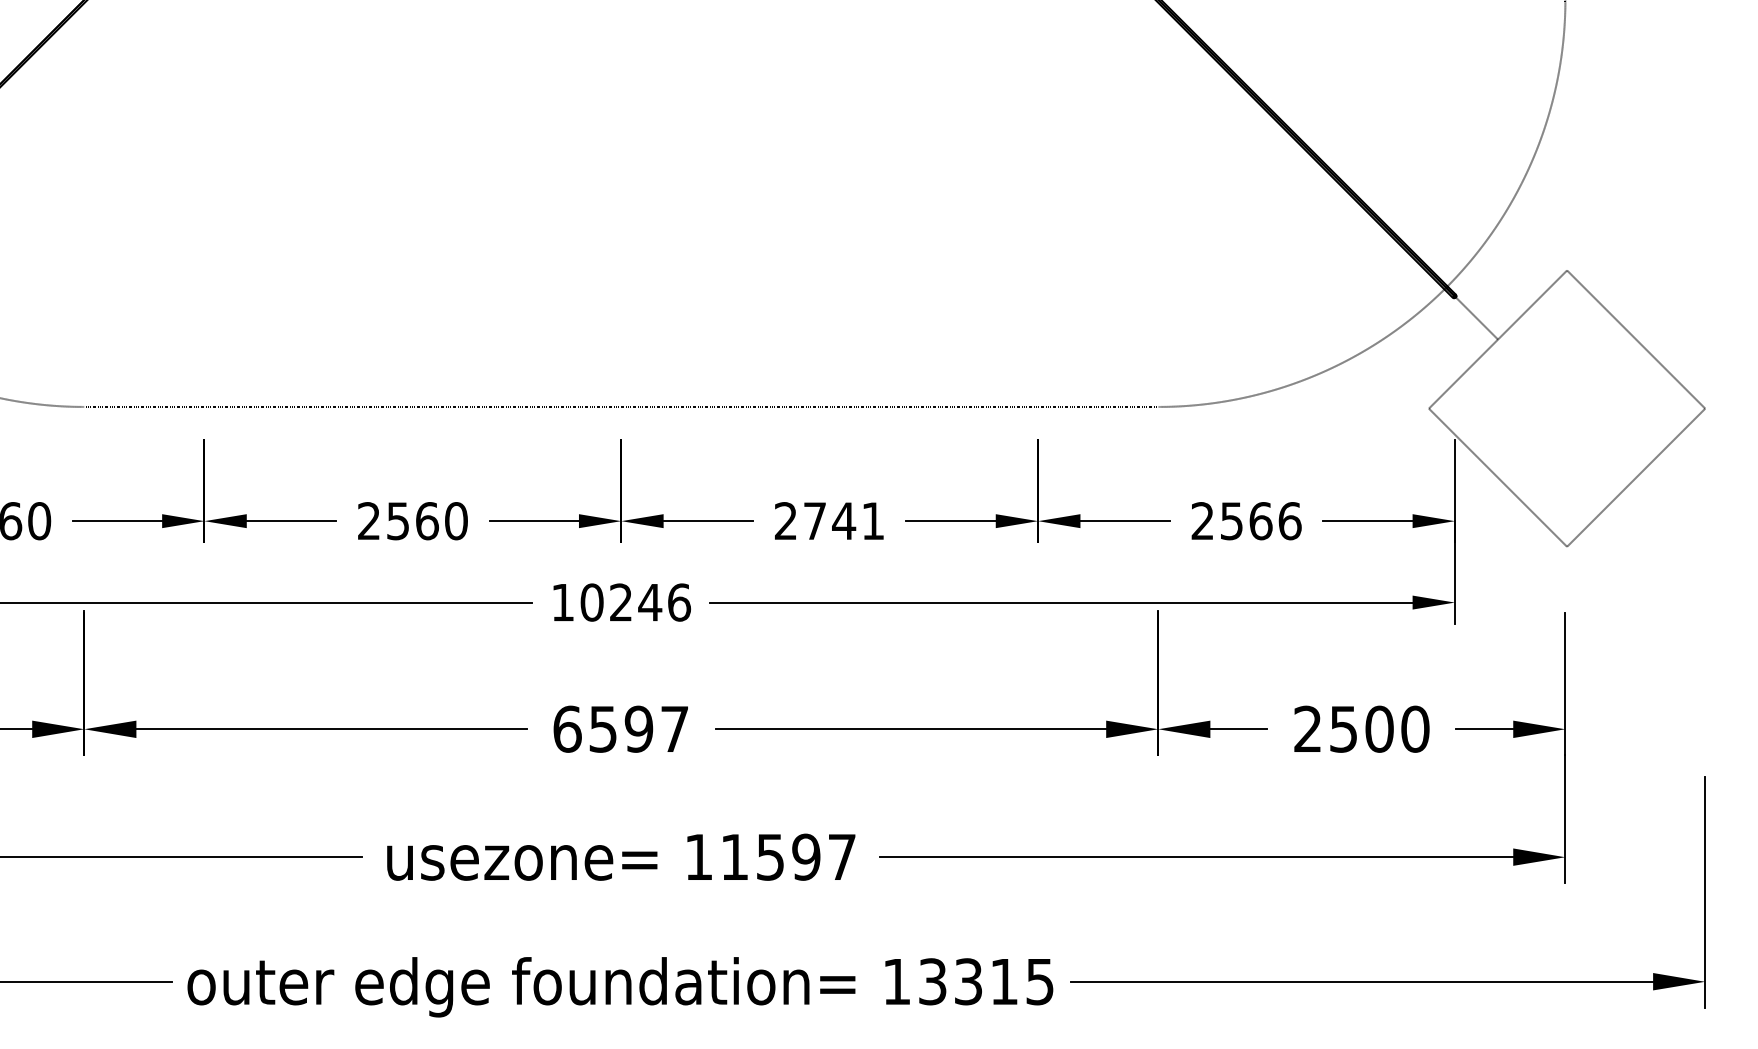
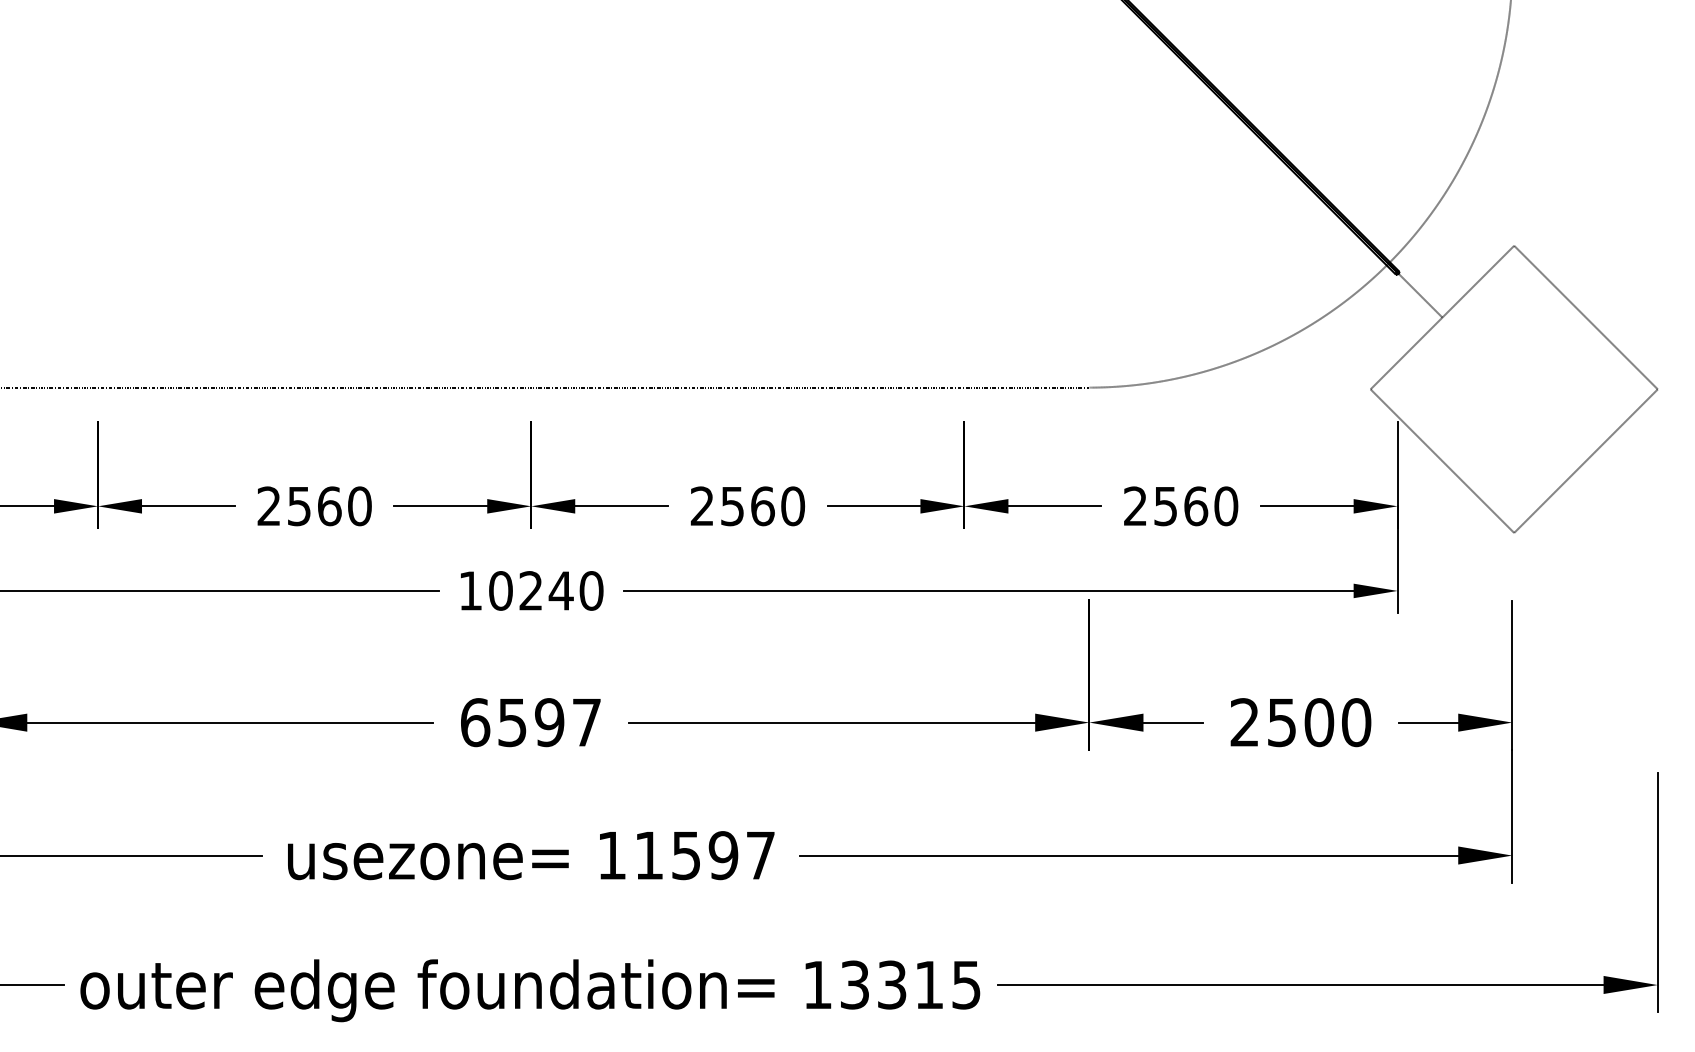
text: (844, 521) -> (763, 506), 2741 -> 2560
text: (1289, 521) -> (1225, 506), 2566 -> 2560
text: (679, 602) -> (591, 590), 10246 -> 10240

